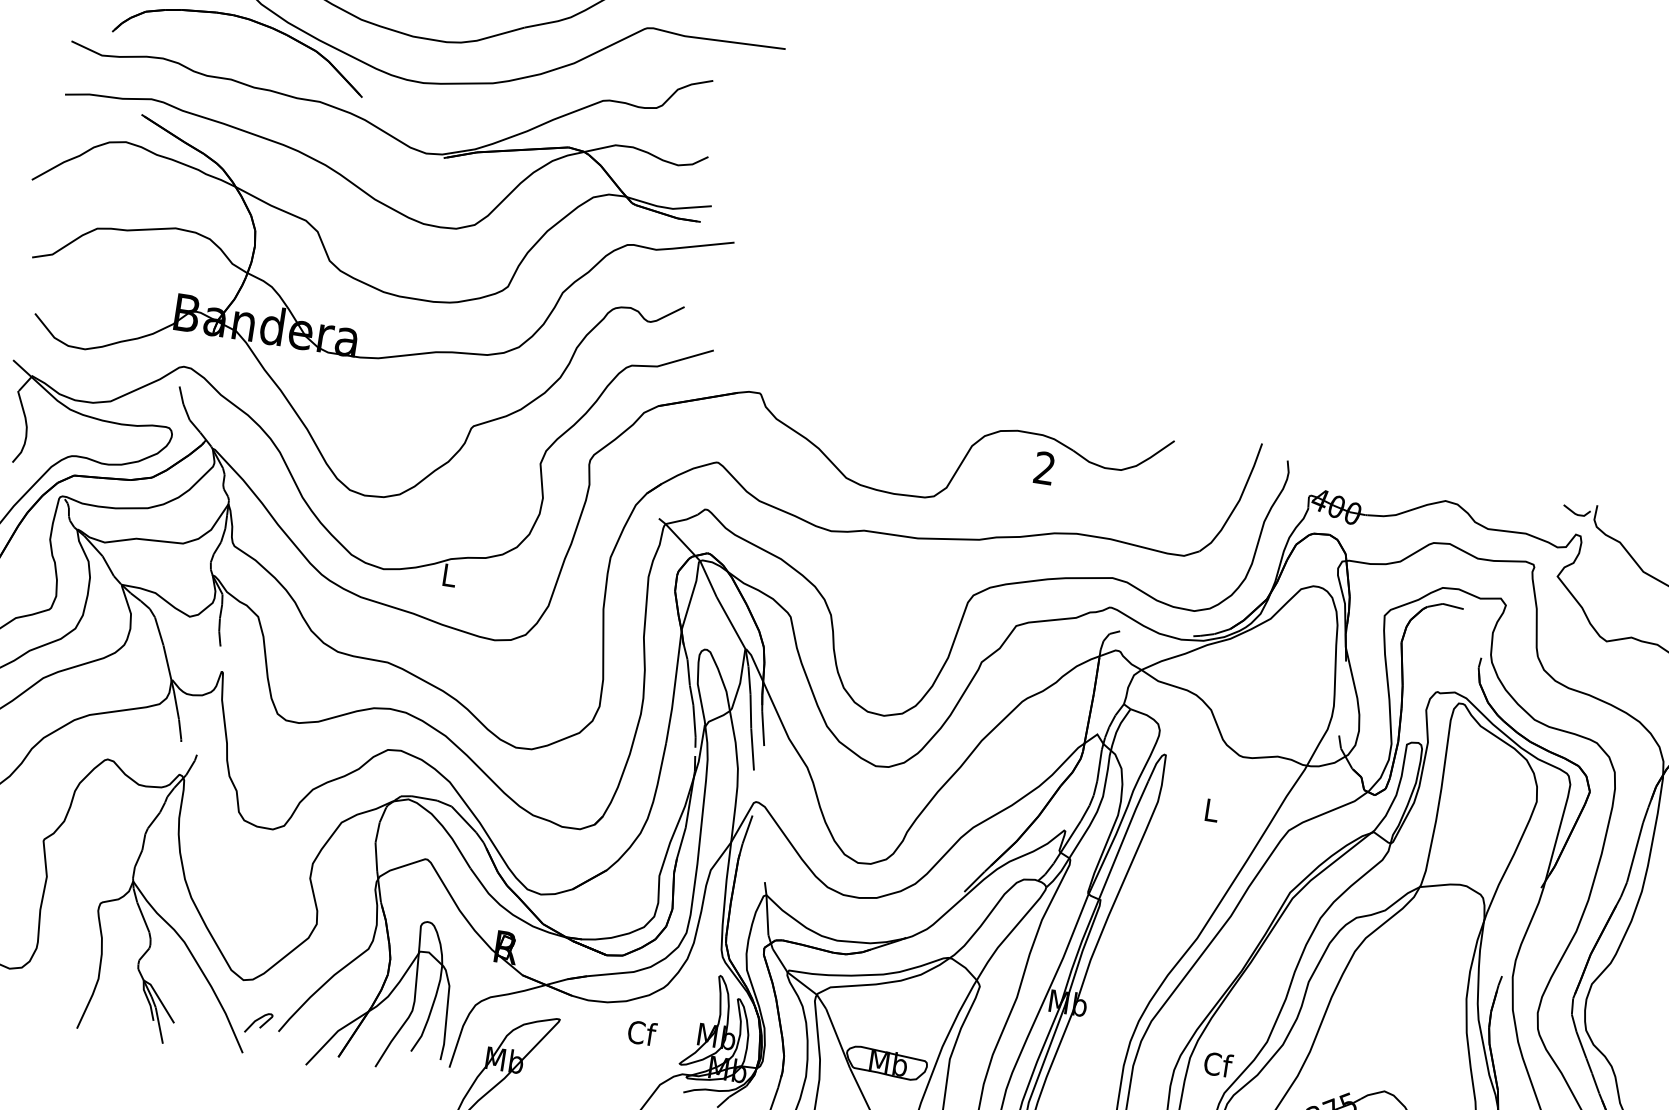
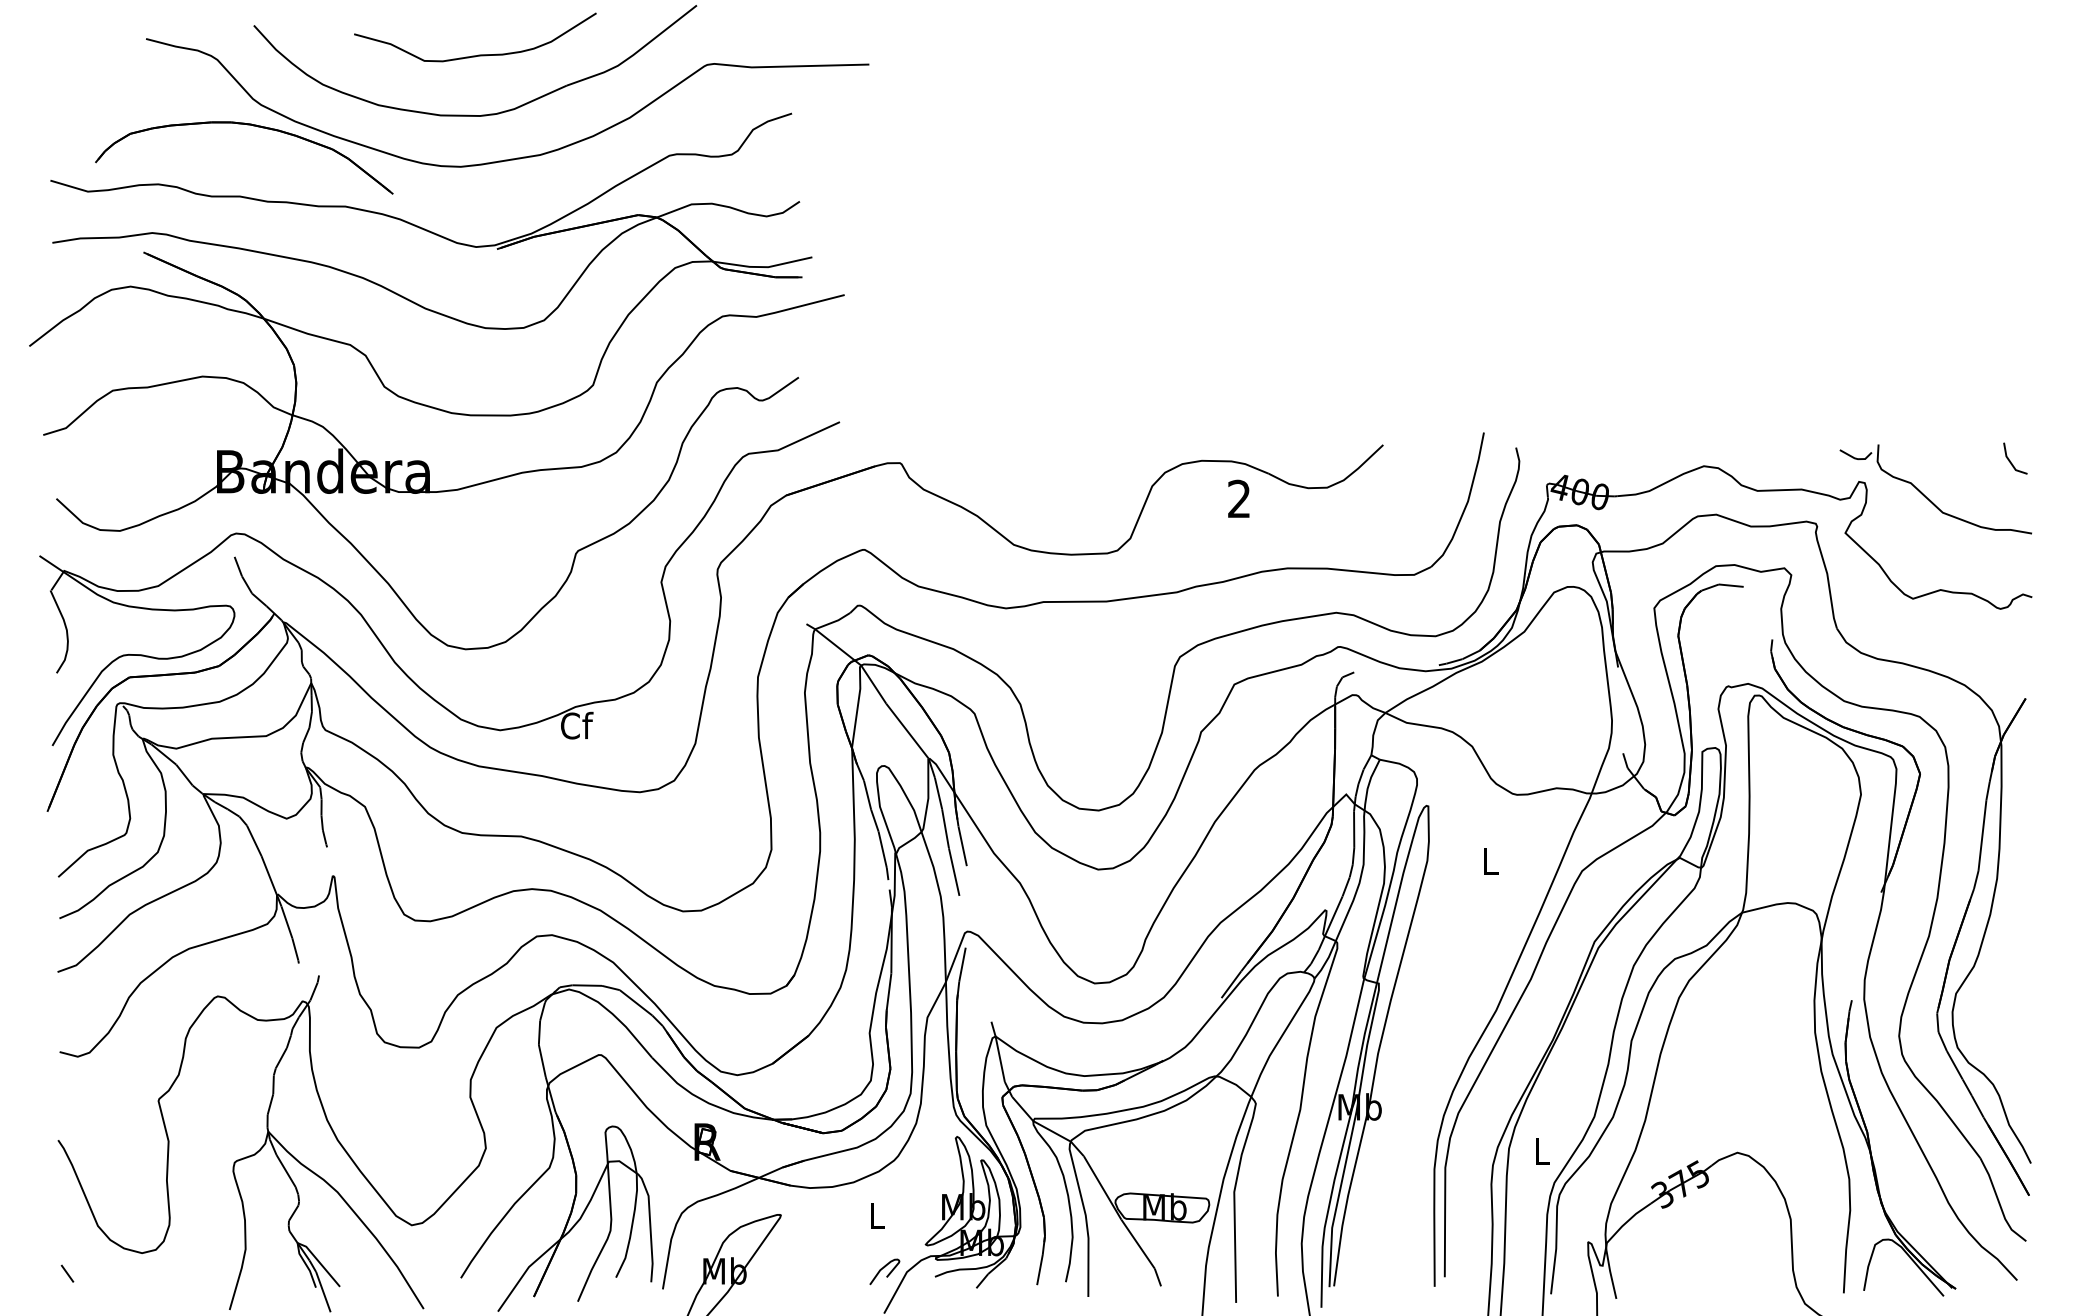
text: (450, 575) -> (577, 725), L -> Cf
curve: (257, 1020) -> (882, 1269), moved
text: (642, 1032) -> (877, 1215), Cf -> L
text: (1218, 1064) -> (1542, 1151), Cf -> L

